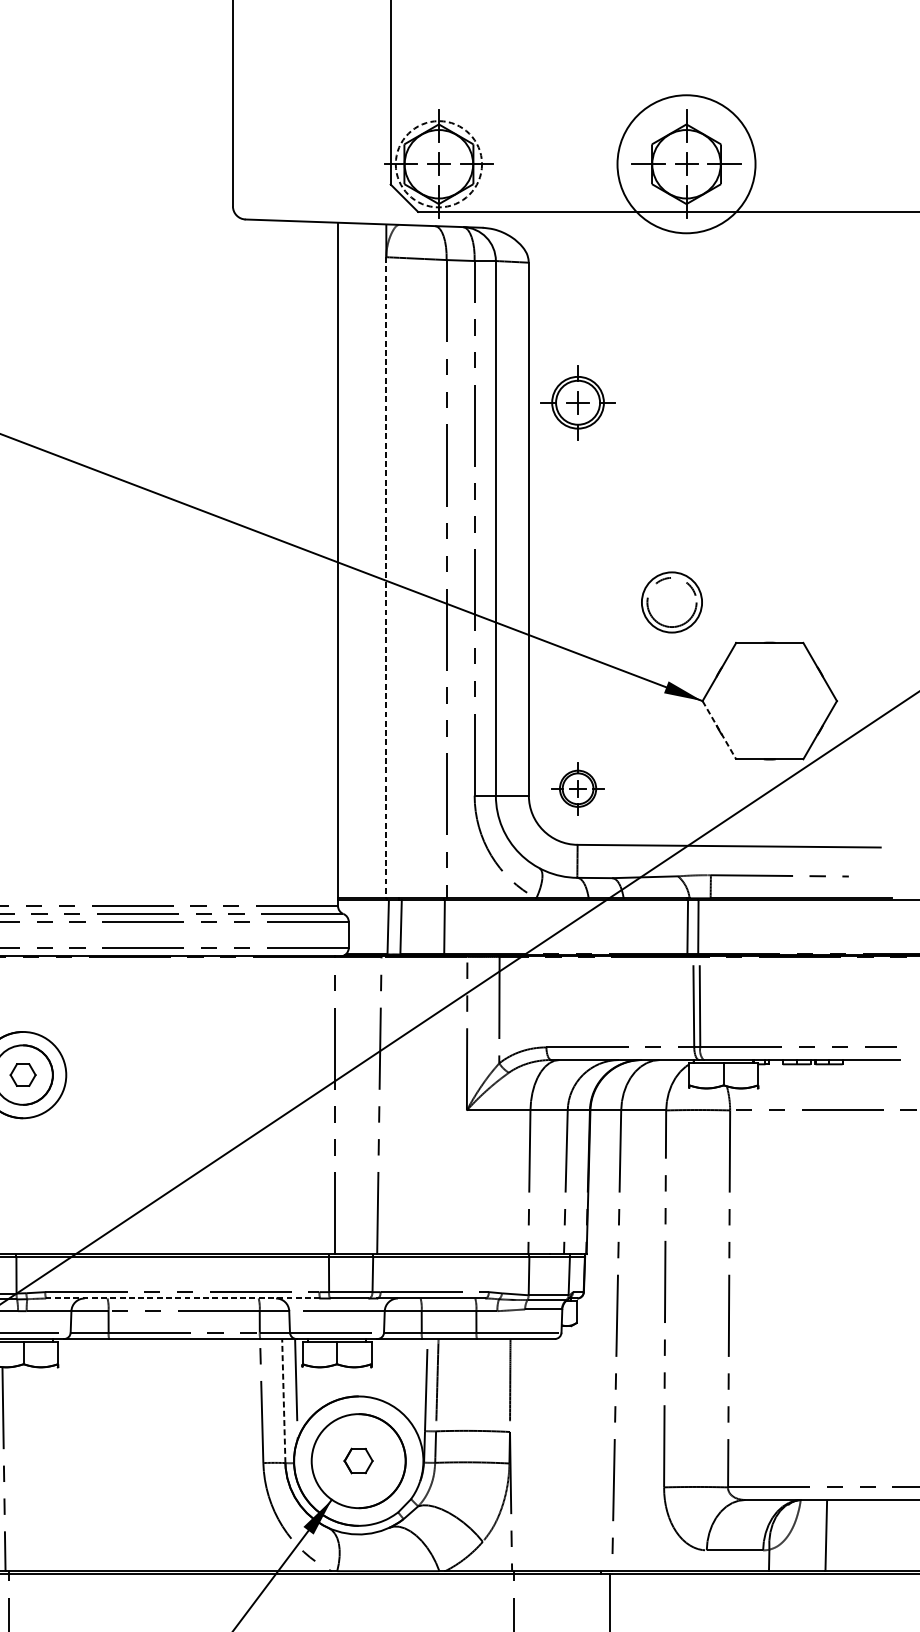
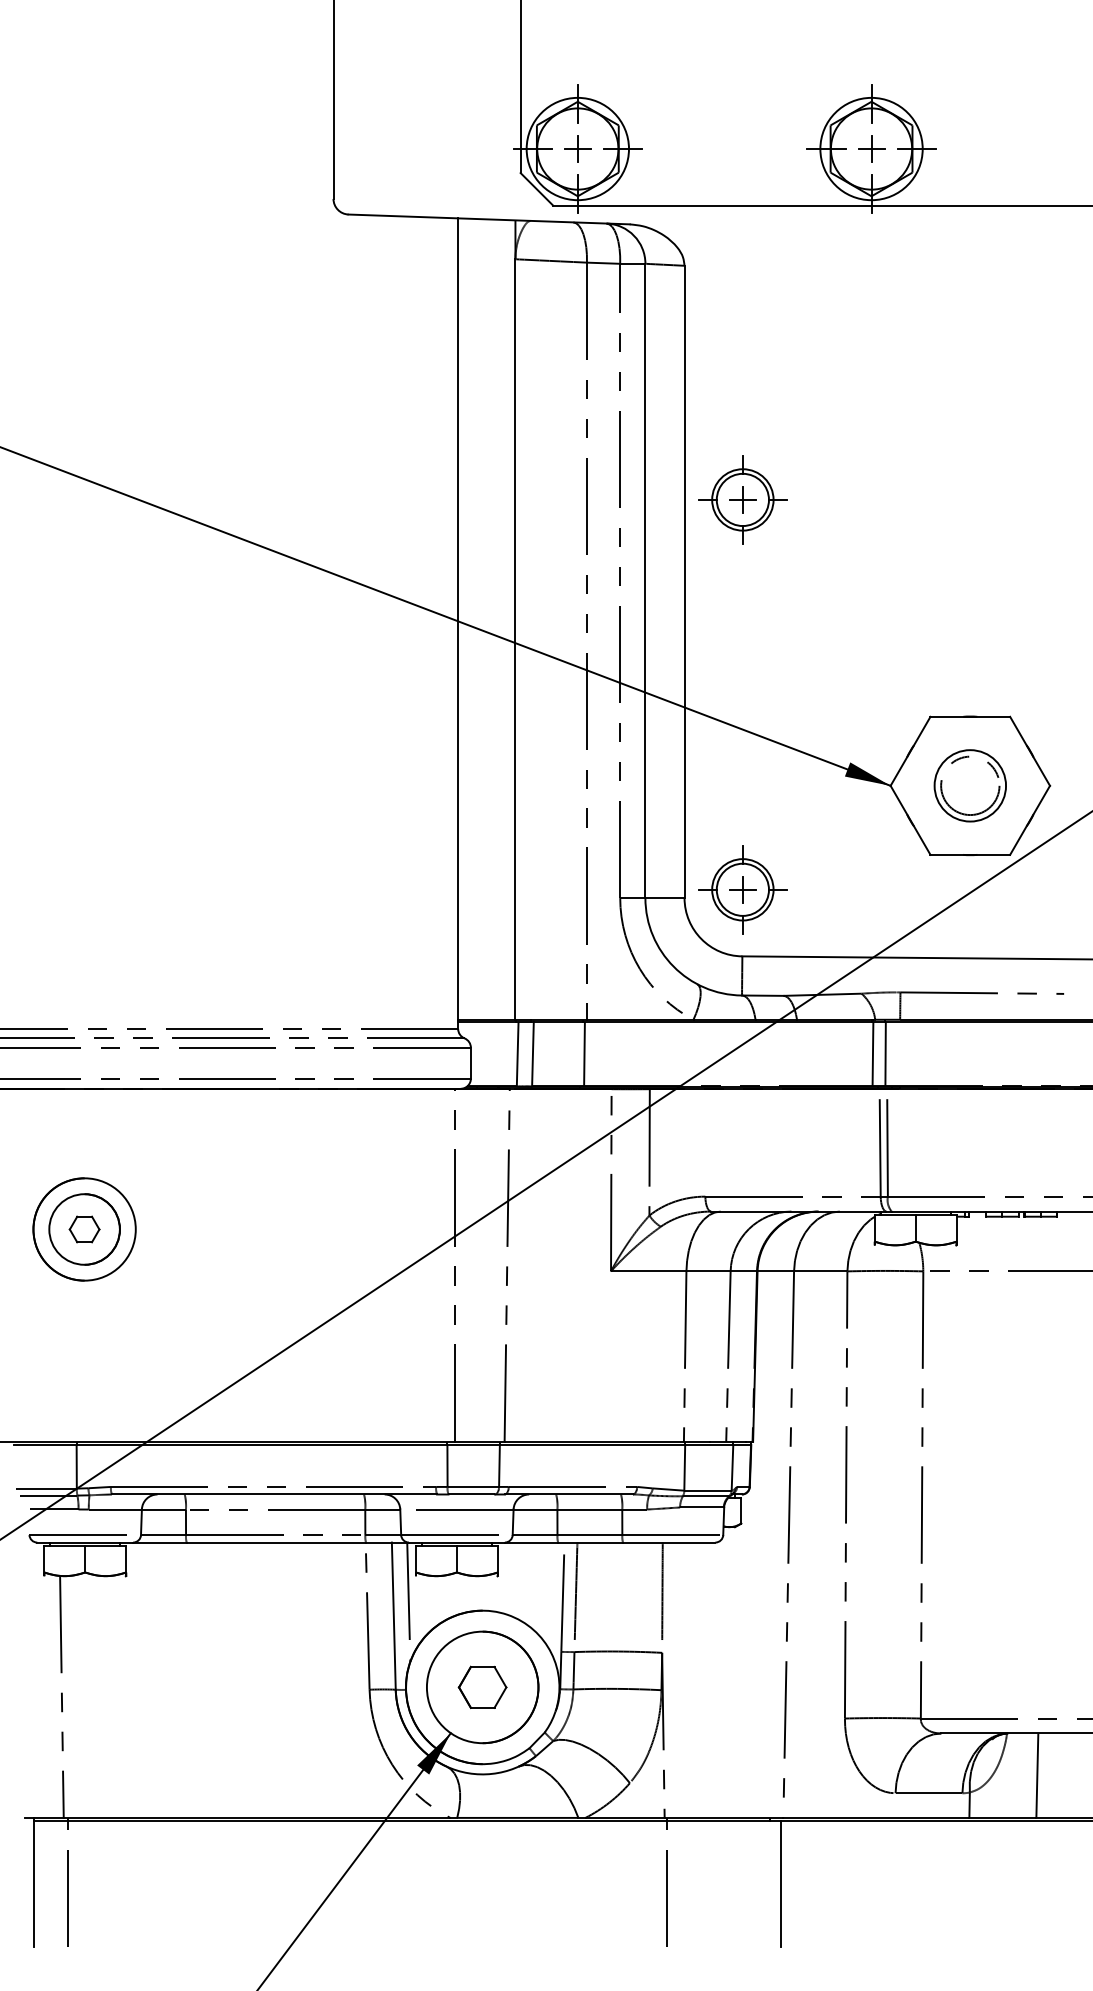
circle: (438, 163) -> (577, 148), dashed -> solid
circle: (686, 163) -> (871, 148), size x0.62
part: (577, 402) -> (742, 499), moved
line: (386, 578) -> (515, 640), dashed -> solid
part: (671, 602) -> (969, 785), moved
line: (719, 730) -> (910, 820), dashed -> solid
part: (577, 788) -> (742, 889), size x1.43
line: (183, 1298) -> (274, 1494), dashed -> solid
line: (283, 1401) -> (393, 1616), dashed -> solid
part: (358, 1460) -> (482, 1686), size x1.43

